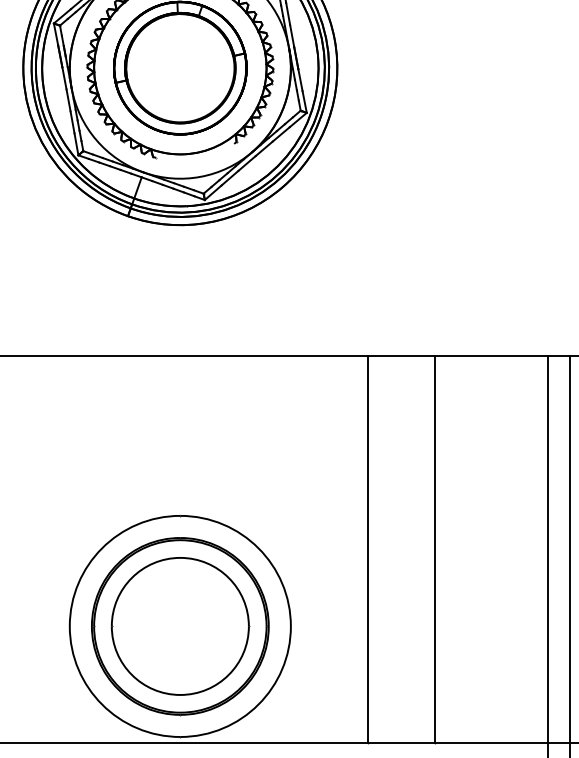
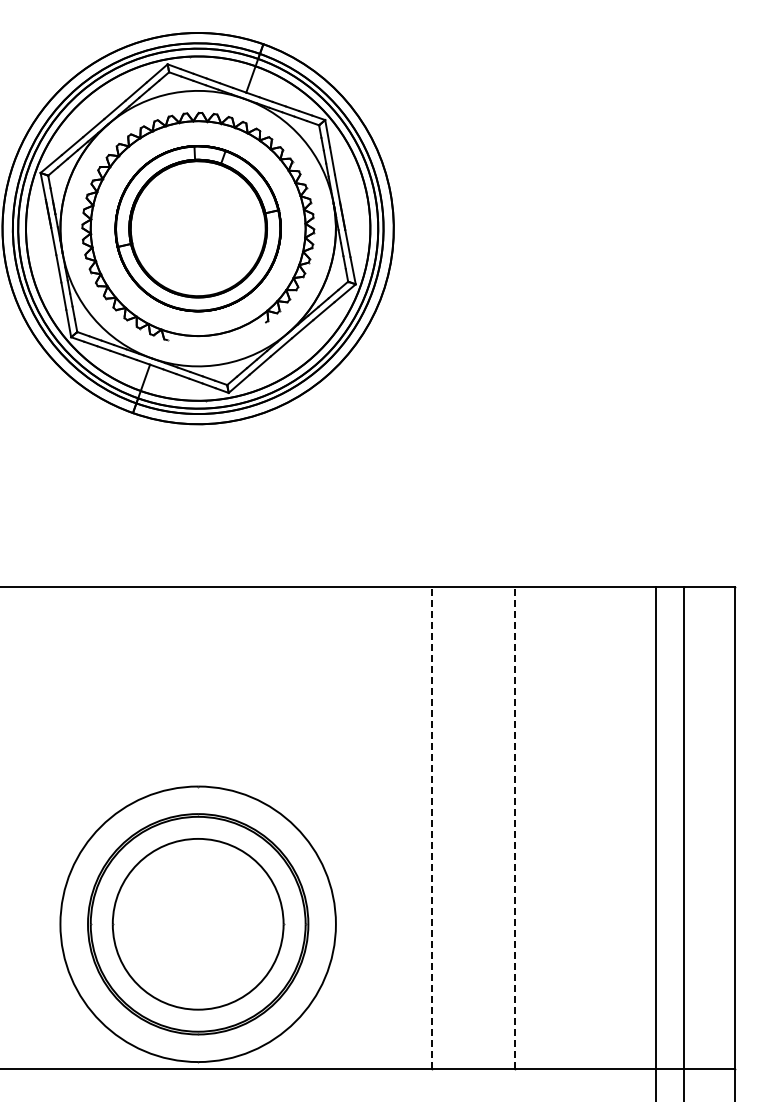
line: (368, 548) -> (432, 827), solid -> dashed
line: (434, 548) -> (515, 827), solid -> dashed

